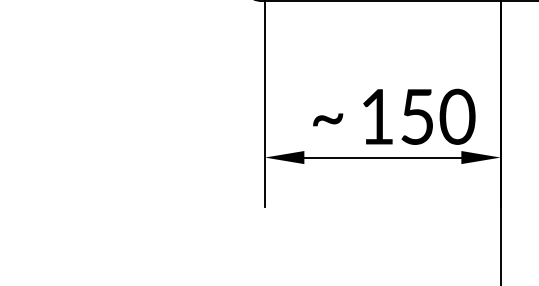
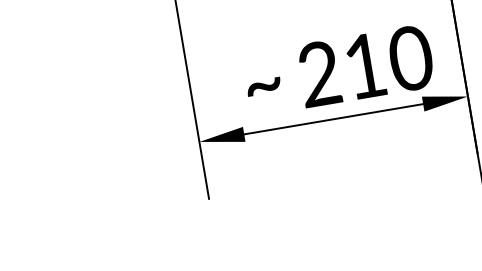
text: (396, 116) -> (341, 69), 150 -> 210

